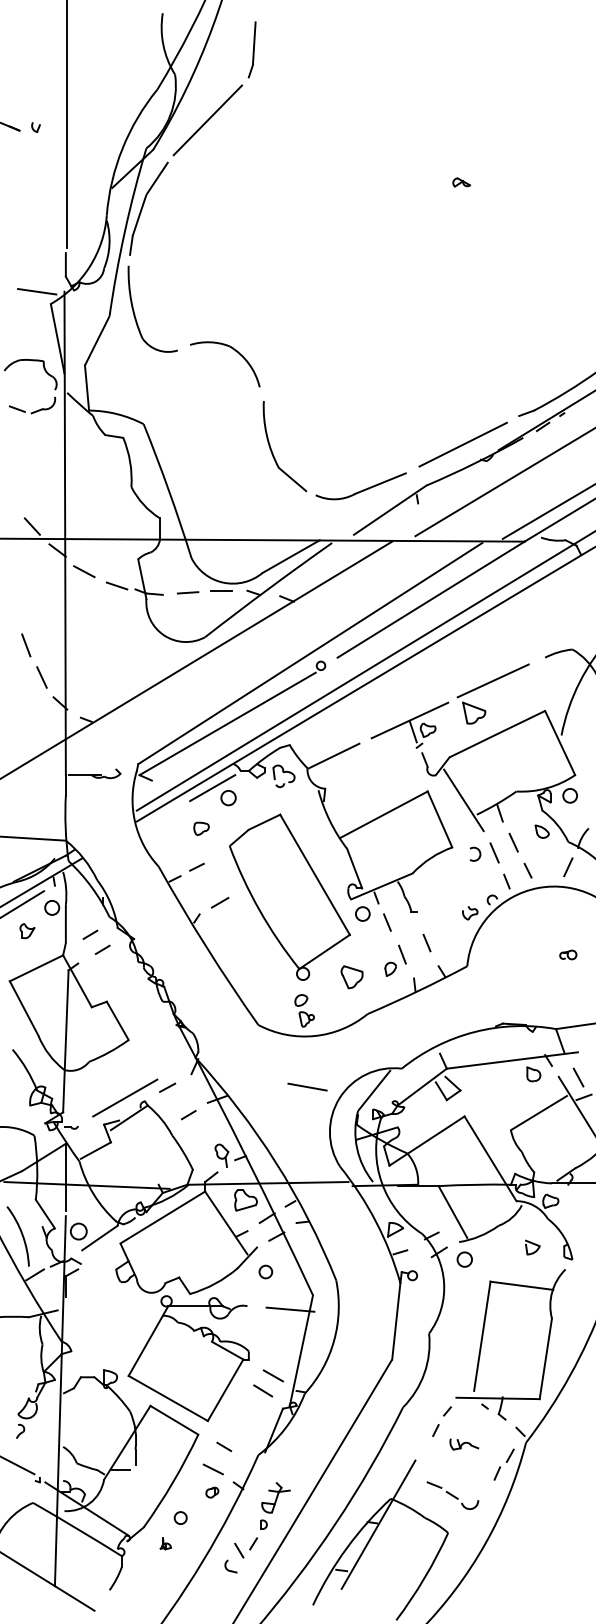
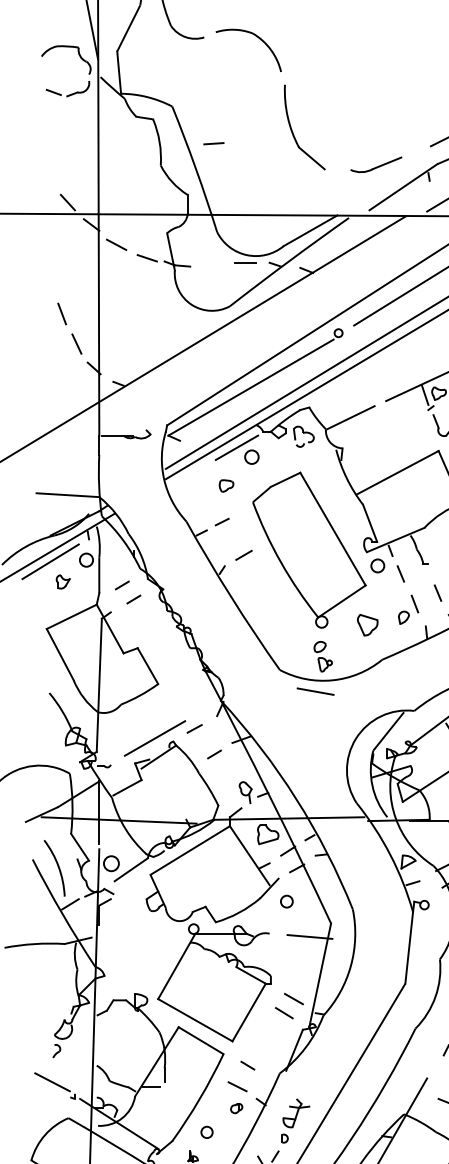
part: (360, 486) -> (375, 164), size x0.6
line: (187, 592) -> (213, 143), moved
line: (307, 1086) -> (315, 691), moved

